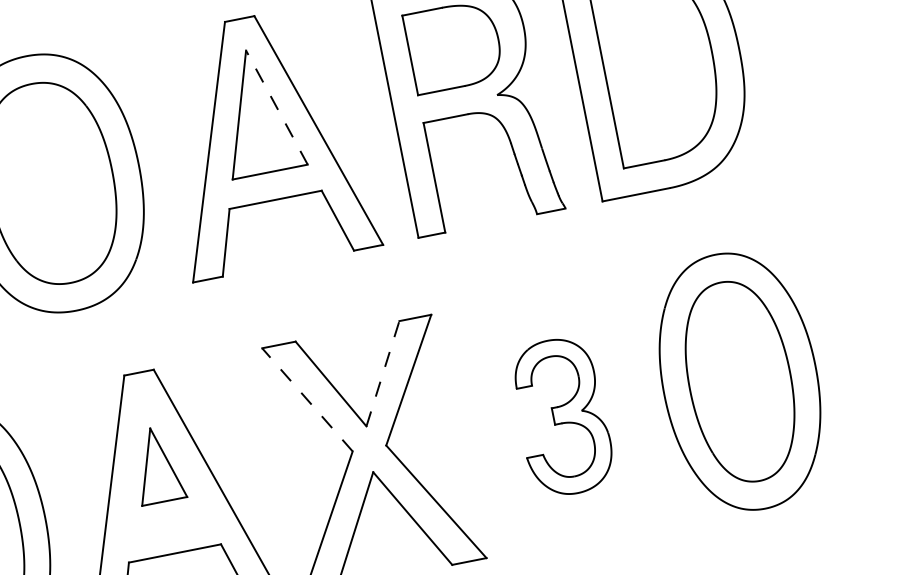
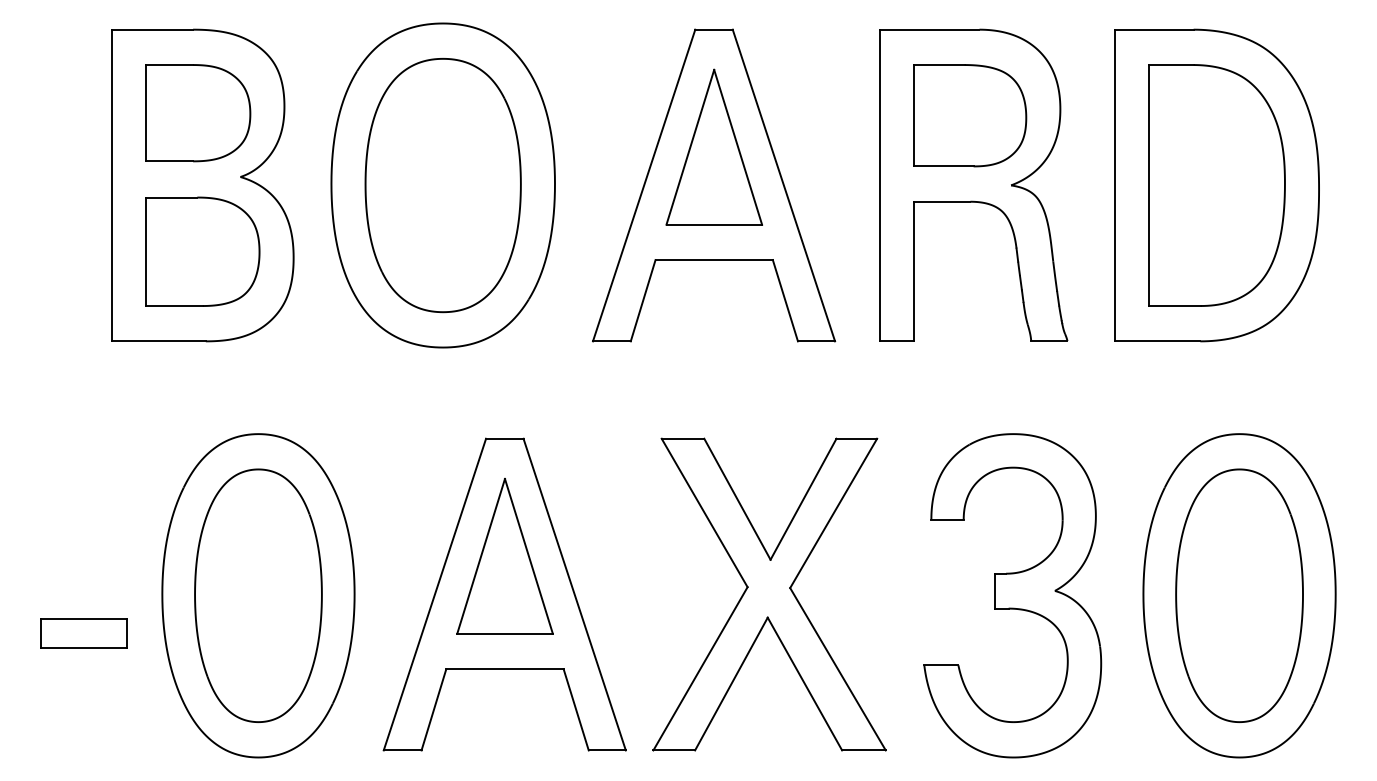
line: (277, 106) -> (738, 146), dashed -> solid
line: (382, 373) -> (803, 499), dashed -> solid
line: (307, 399) -> (704, 512), dashed -> solid
part: (561, 416) -> (1012, 595), size x1.67
part: (157, 465) -> (504, 556), size x1.67

